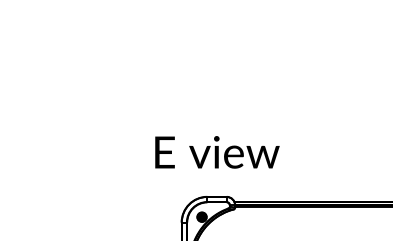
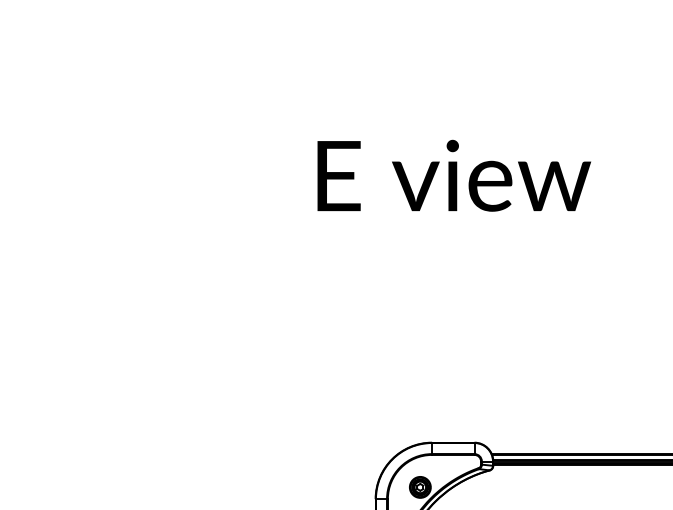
text: (217, 152) -> (454, 176), moved

